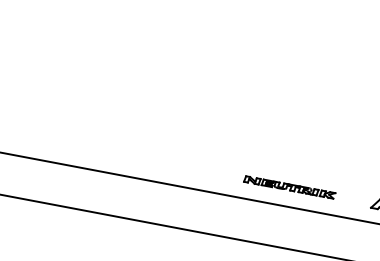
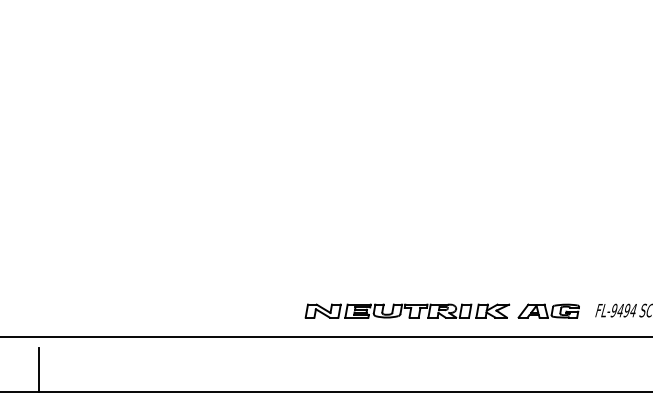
line: (8, 179) -> (38, 369), added
part: (289, 187) -> (407, 310), size x1.67

